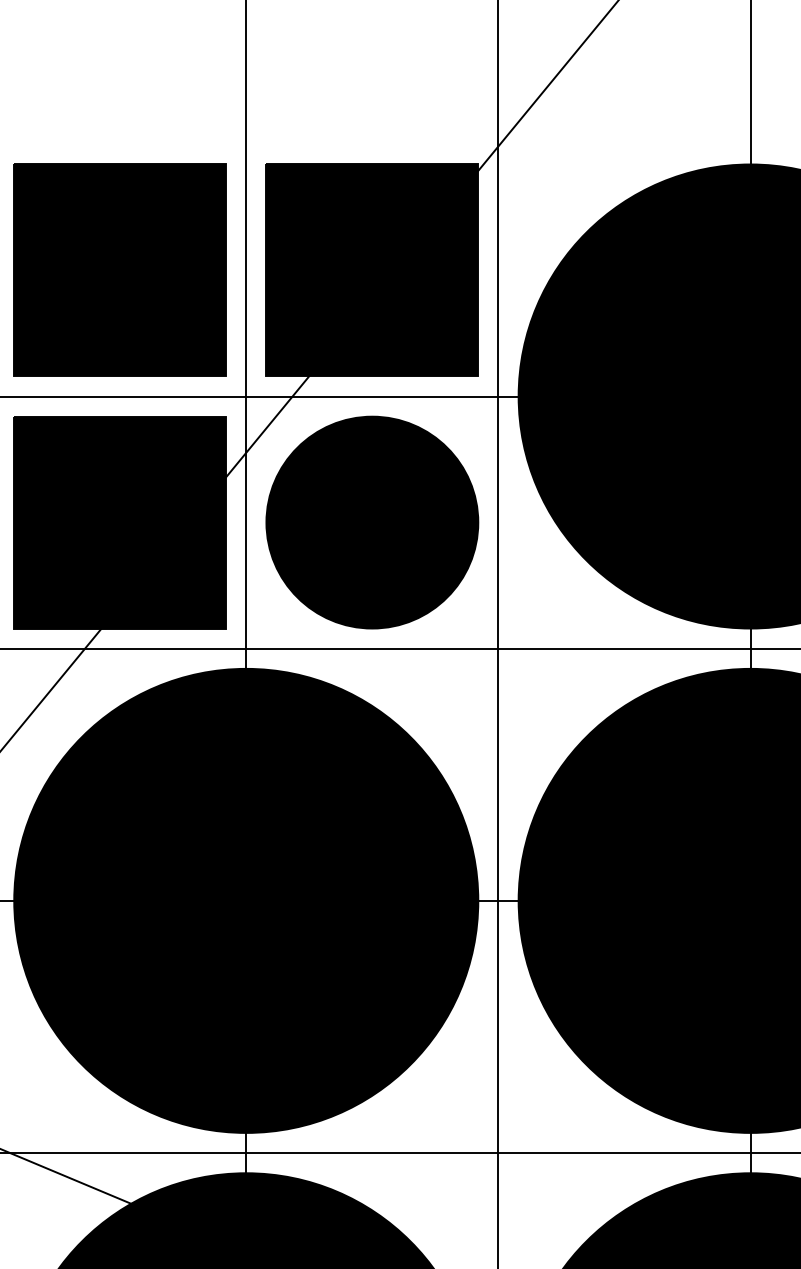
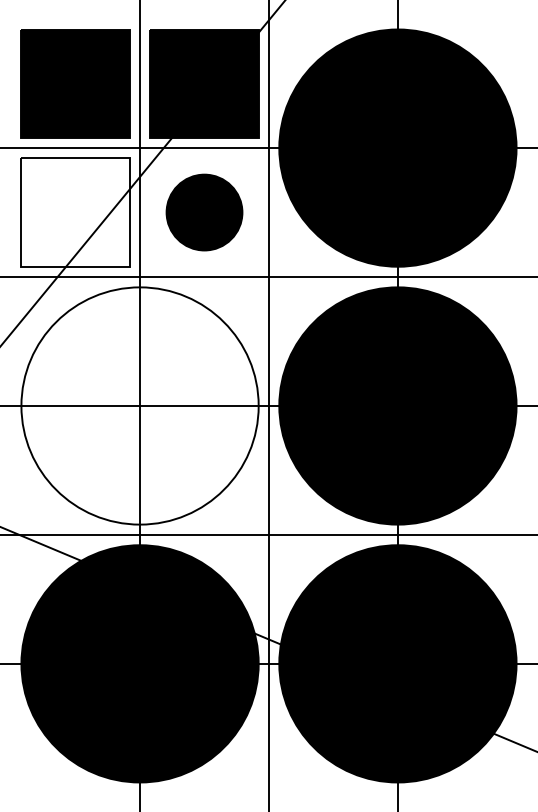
fill: (119, 522) -> (75, 212), removed
part: (372, 522) -> (204, 212), size x0.7
fill: (245, 899) -> (139, 405), removed

